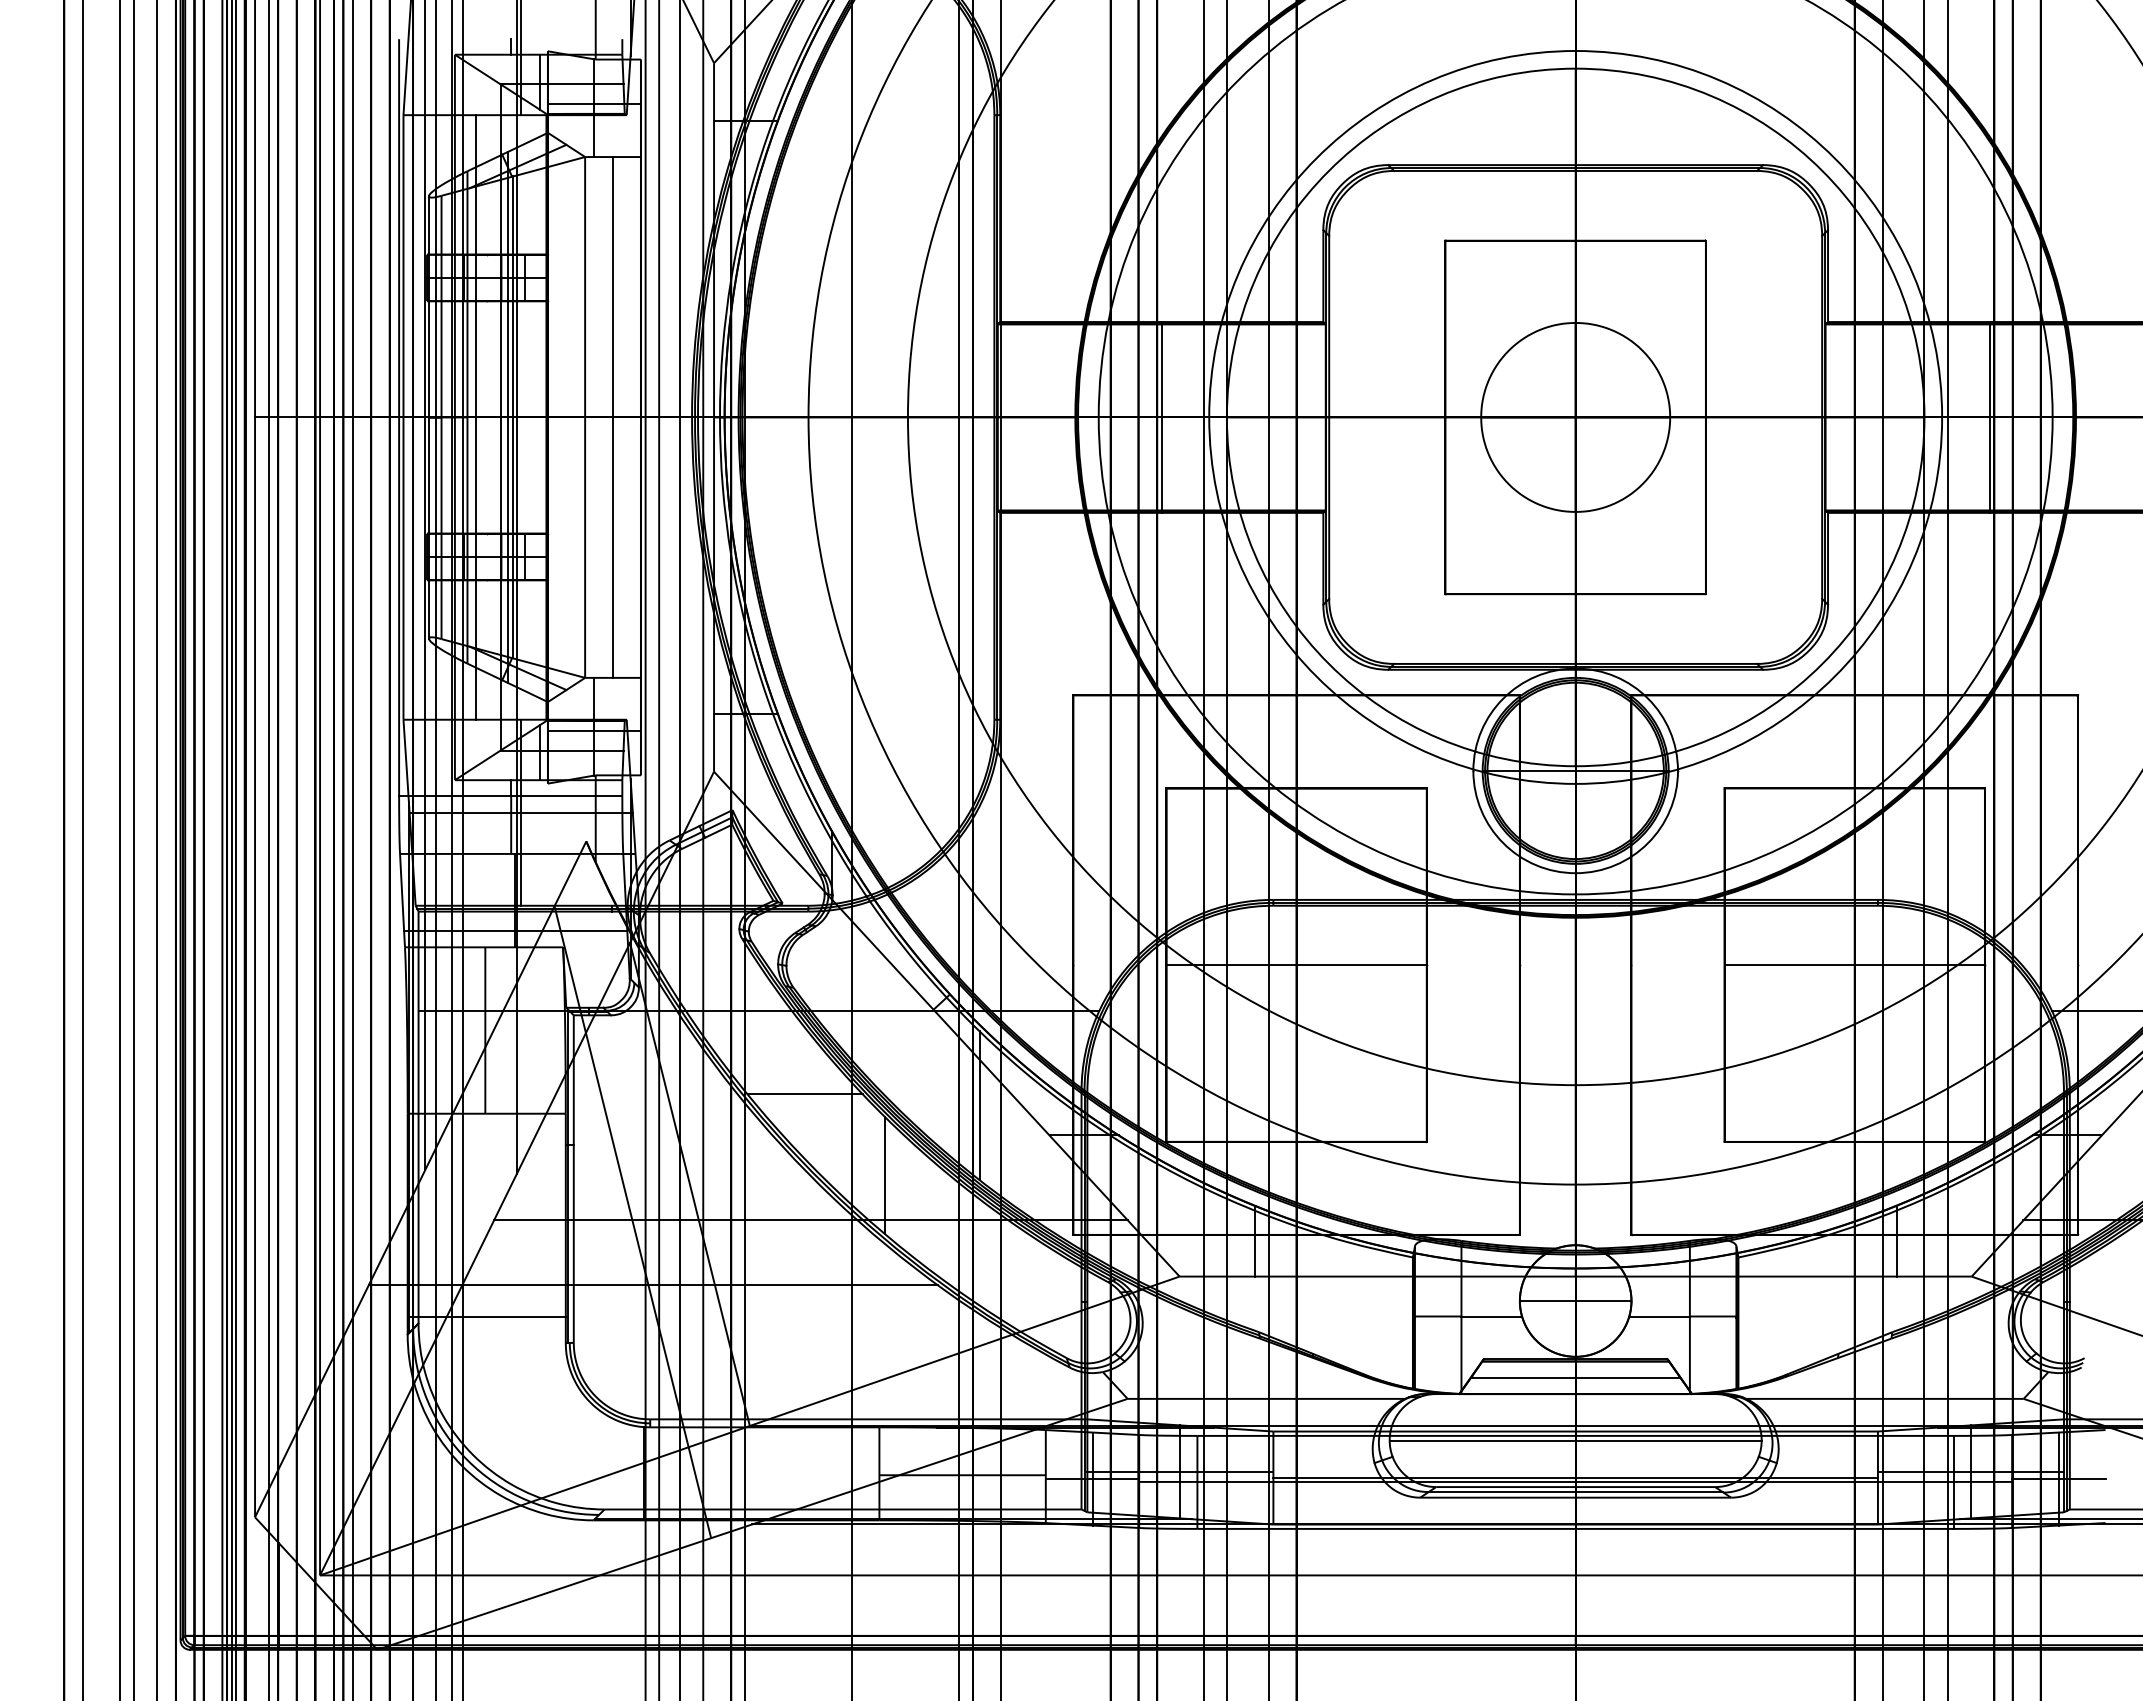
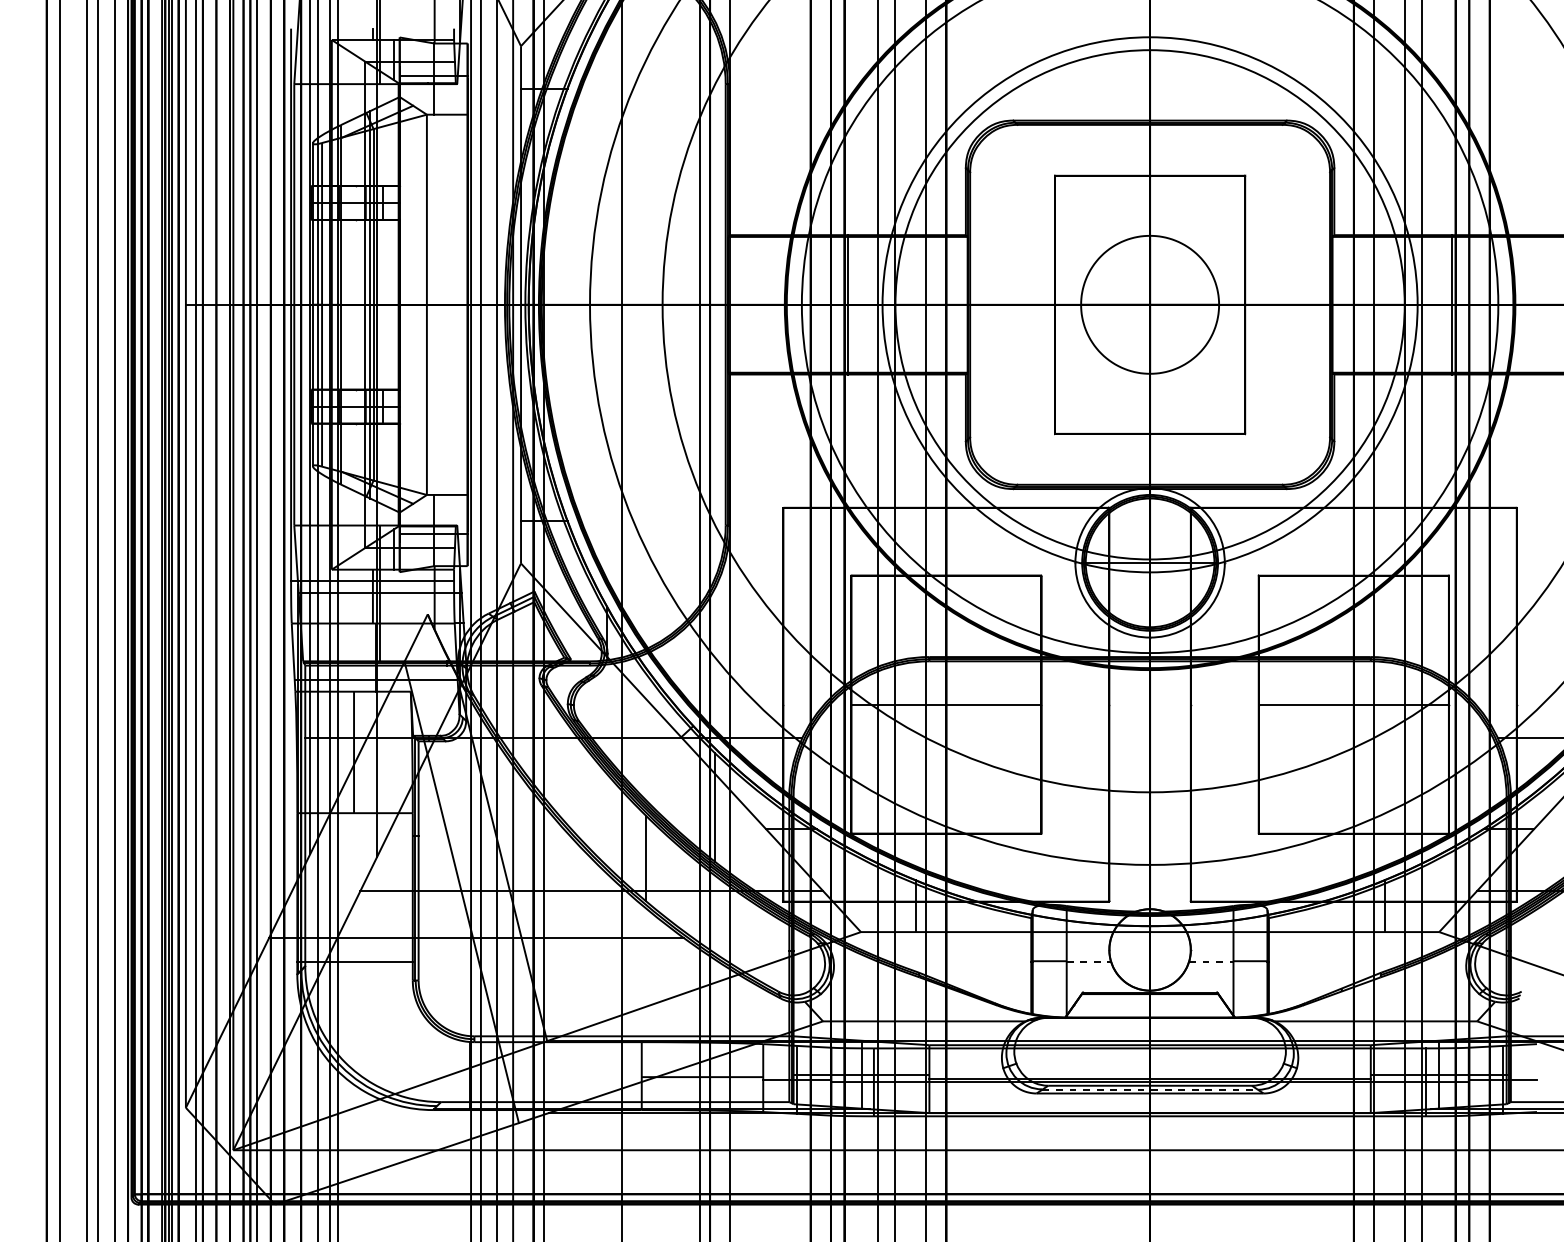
line: (475, 417) -> (346, 304), removed
line: (613, 417) -> (447, 304), removed
line: (804, 1094) -> (587, 799), removed
line: (1575, 1301) -> (1149, 950), removed
line: (1492, 1317) -> (1089, 961), solid -> dashed
line: (1659, 1317) -> (1211, 961), solid -> dashed
line: (1575, 1377) -> (1149, 1005), removed
line: (1575, 1440) -> (1149, 1051), removed
line: (1576, 1492) -> (1150, 1089), solid -> dashed

